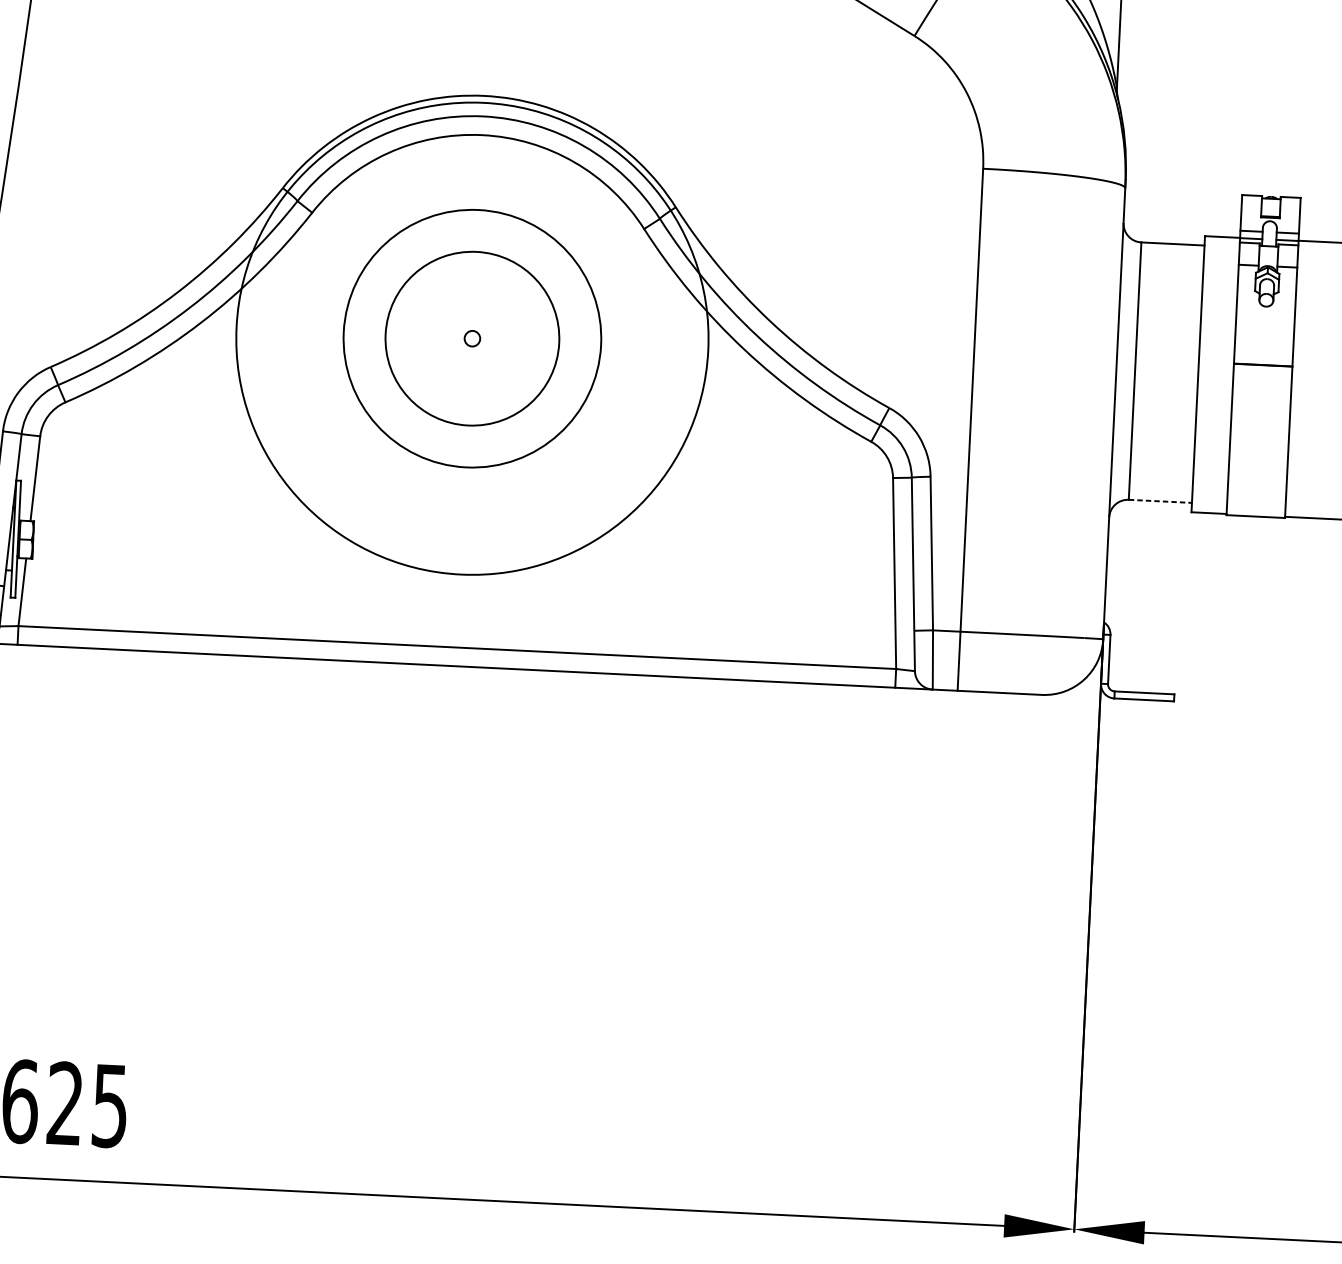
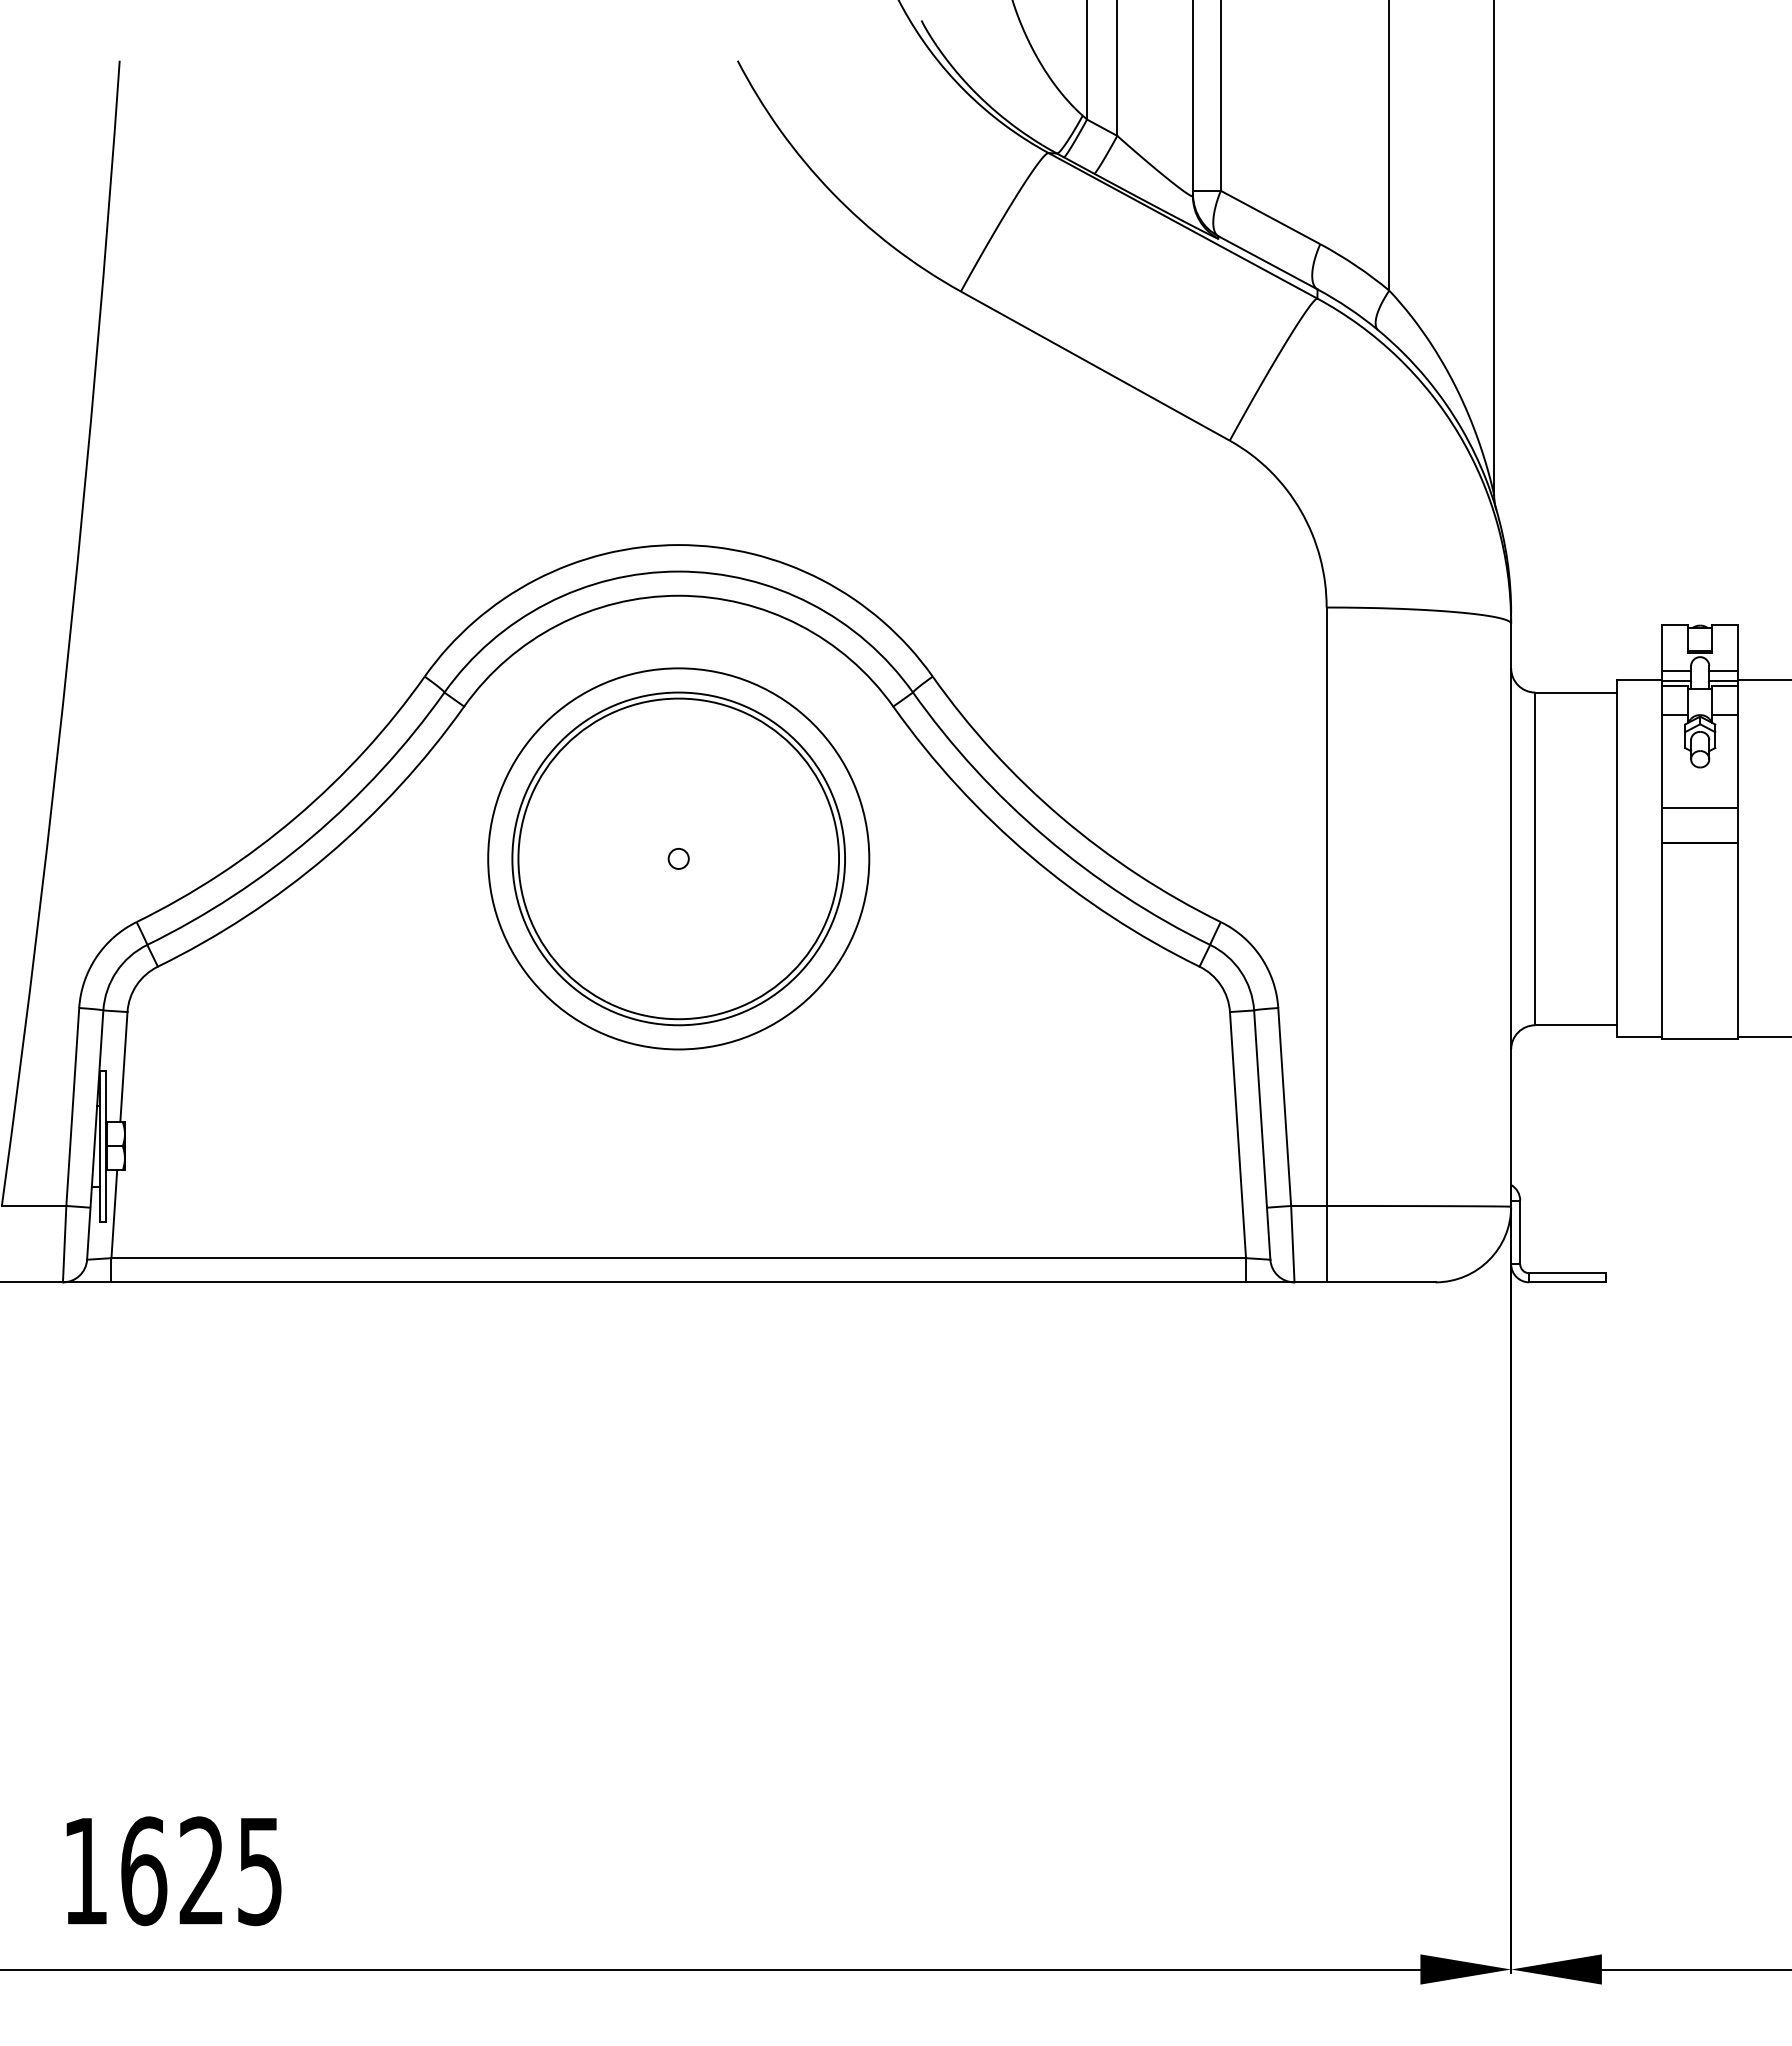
circle: (472, 338) -> (678, 858), size x0.62
circle: (472, 338) -> (678, 858), size x1.43
line: (1264, 338) -> (1700, 808), added
line: (1160, 501) -> (1576, 1025), dashed -> solid

